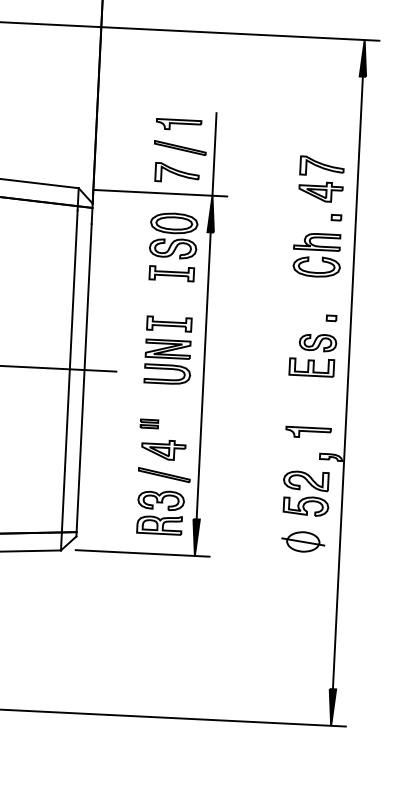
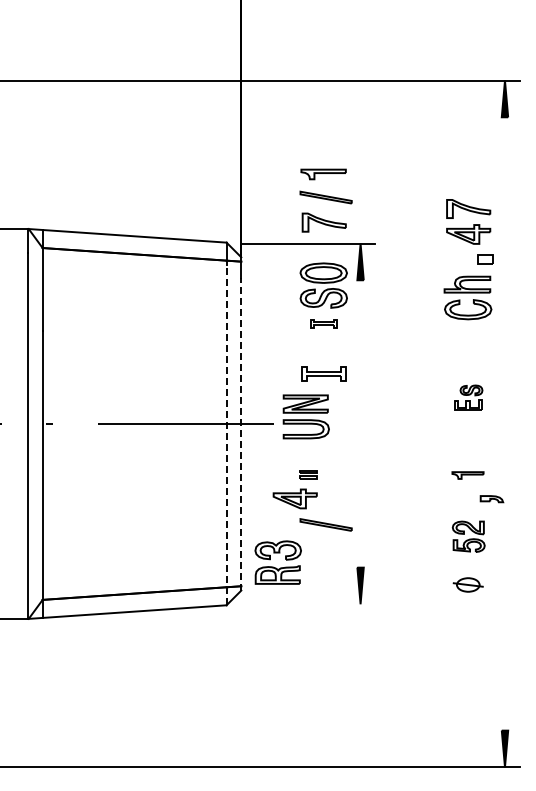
line: (214, 153) -> (360, 201), removed
part: (336, 217) -> (485, 259), size x1.6
part: (171, 273) -> (323, 323), size x0.6
part: (331, 318) -> (485, 360), removed
part: (312, 354) -> (468, 397), size x0.6
part: (167, 361) -> (305, 416), moved
line: (203, 375) -> (360, 423), removed
line: (69, 379) -> (226, 434), solid -> dashed
line: (84, 379) -> (241, 433), solid -> dashed
line: (347, 382) -> (504, 423), removed
part: (307, 432) -> (467, 475), size x0.7
part: (162, 449) -> (294, 498), moved
part: (305, 493) -> (468, 536), size x0.7
part: (159, 512) -> (277, 562), moved
part: (303, 541) -> (468, 584), size x0.7
line: (142, 553) -> (308, 604), removed

